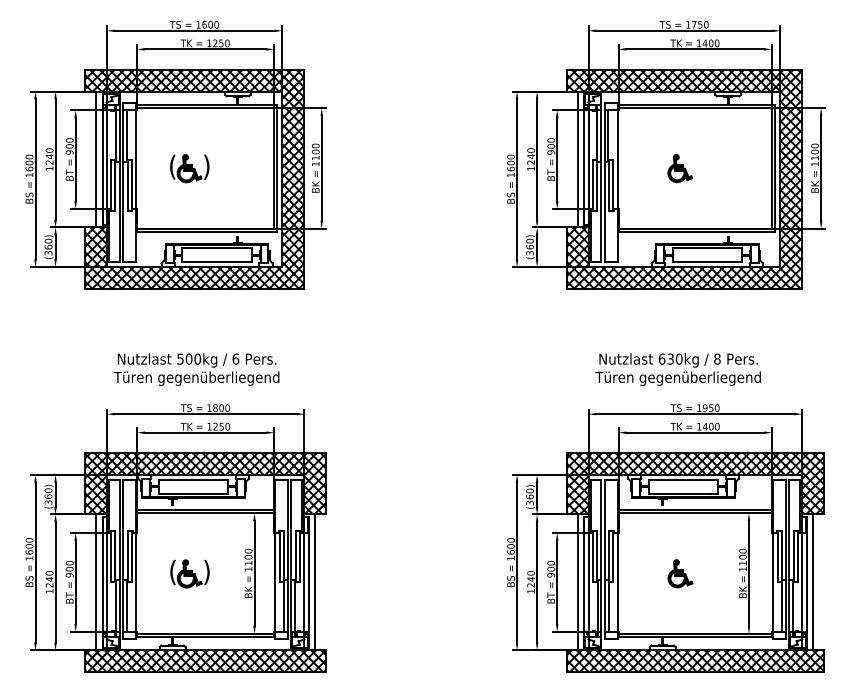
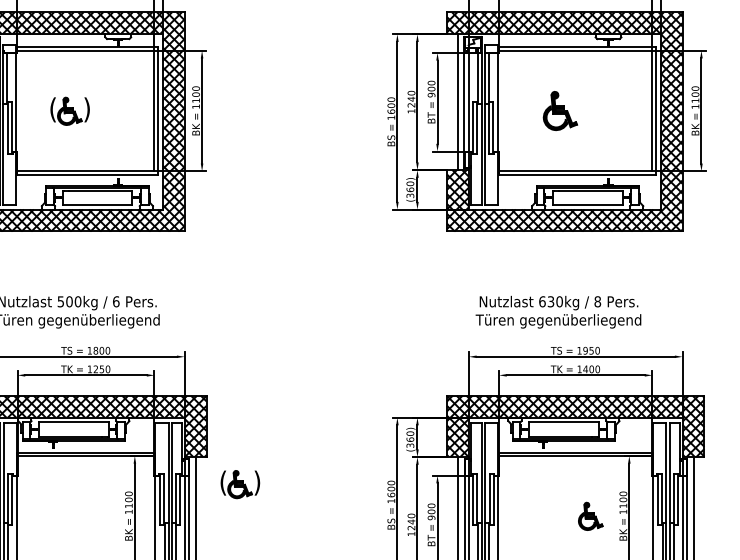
part: (680, 168) -> (560, 111), size x1.4
part: (189, 573) -> (239, 484), moved
part: (680, 573) -> (590, 516), moved

